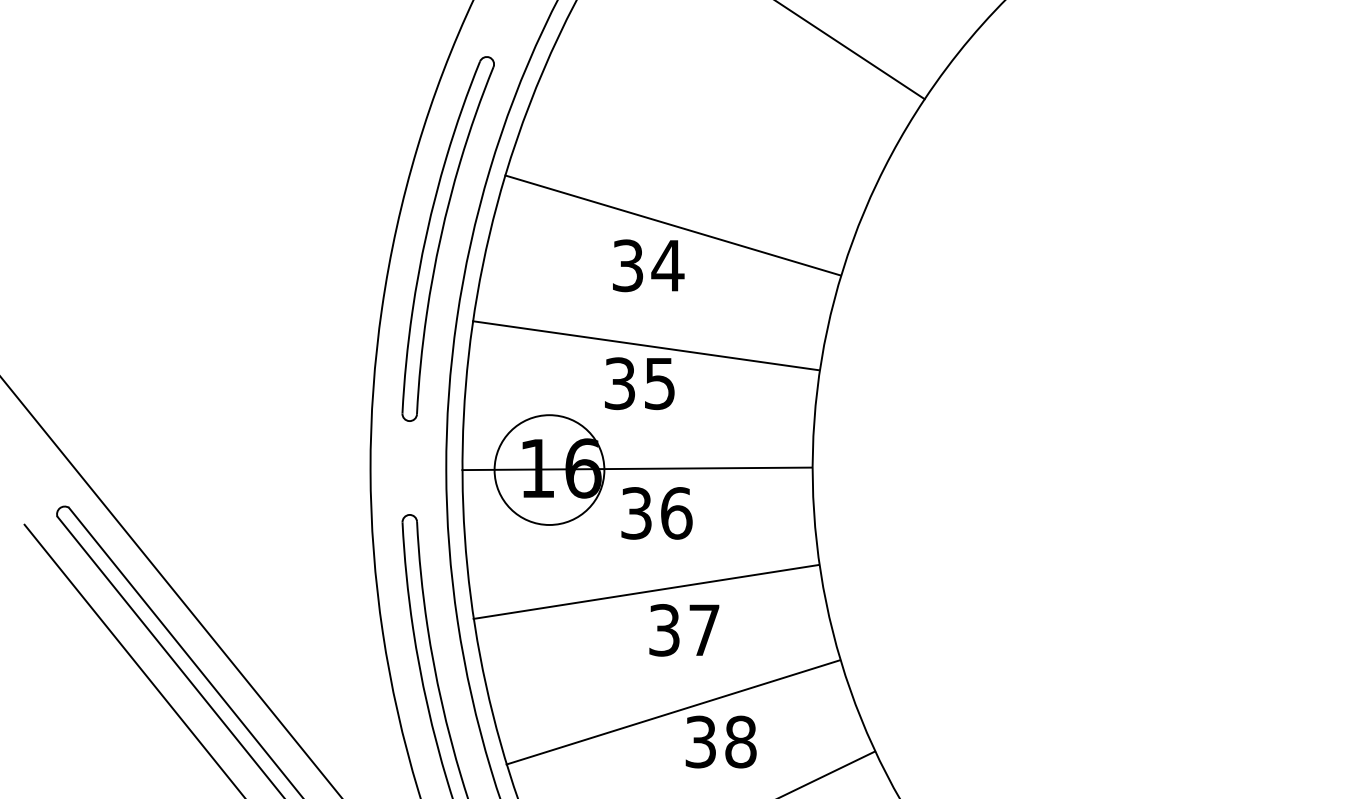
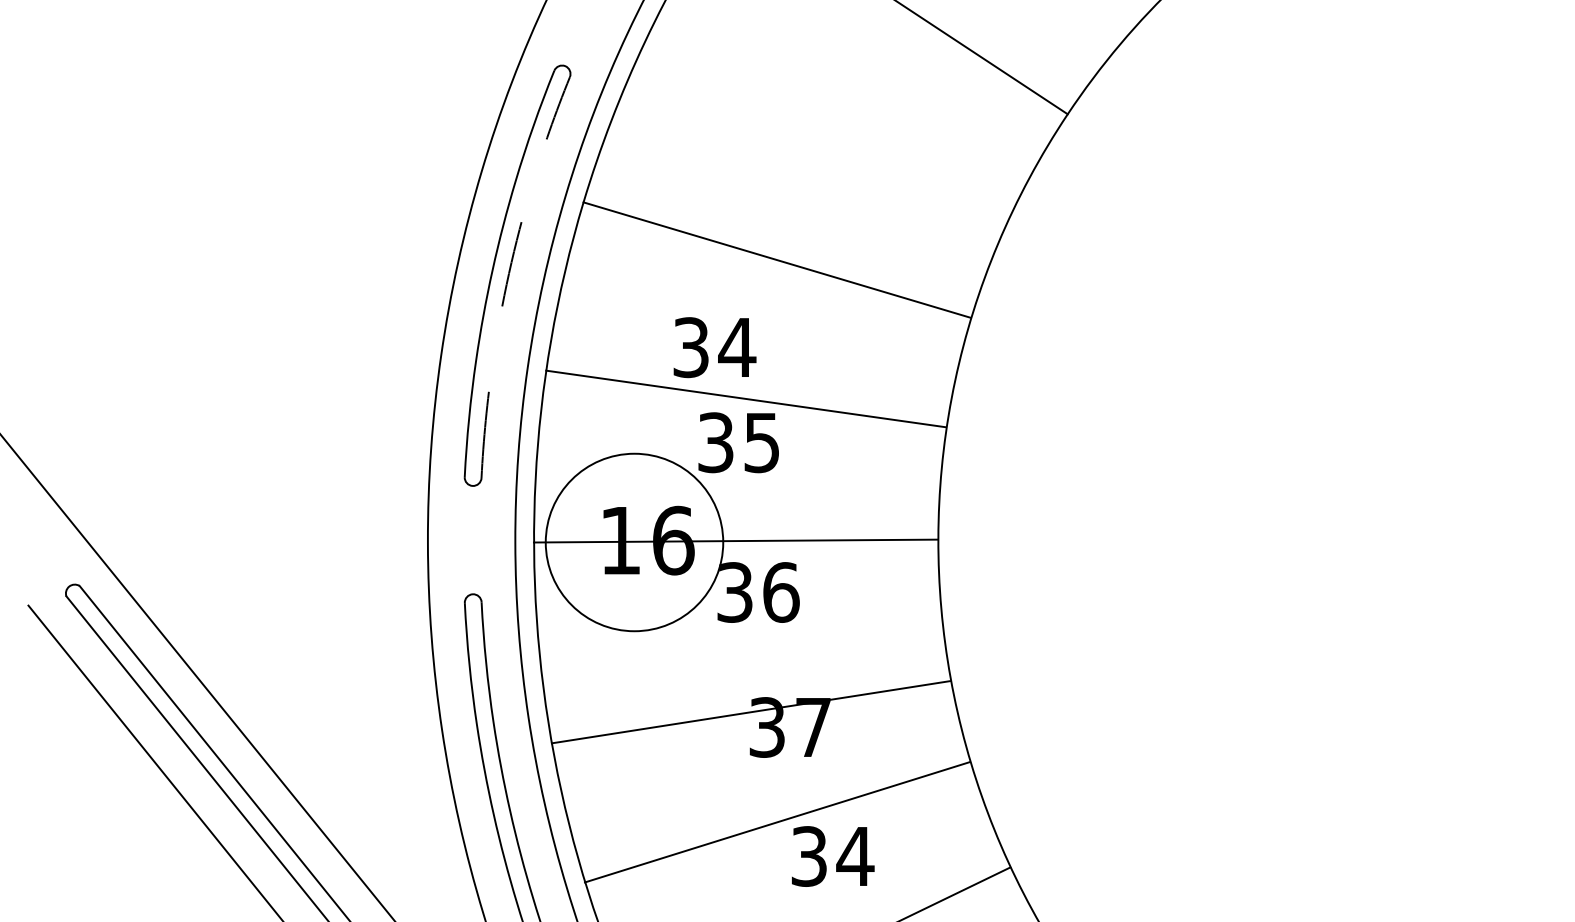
line: (441, 237) -> (509, 273), solid -> dashed
text: (648, 265) -> (714, 347), moved
circle: (549, 470) -> (634, 542), size x1.4
line: (645, 592) -> (750, 712), moved
text: (740, 742) -> (855, 856), 38 -> 34

